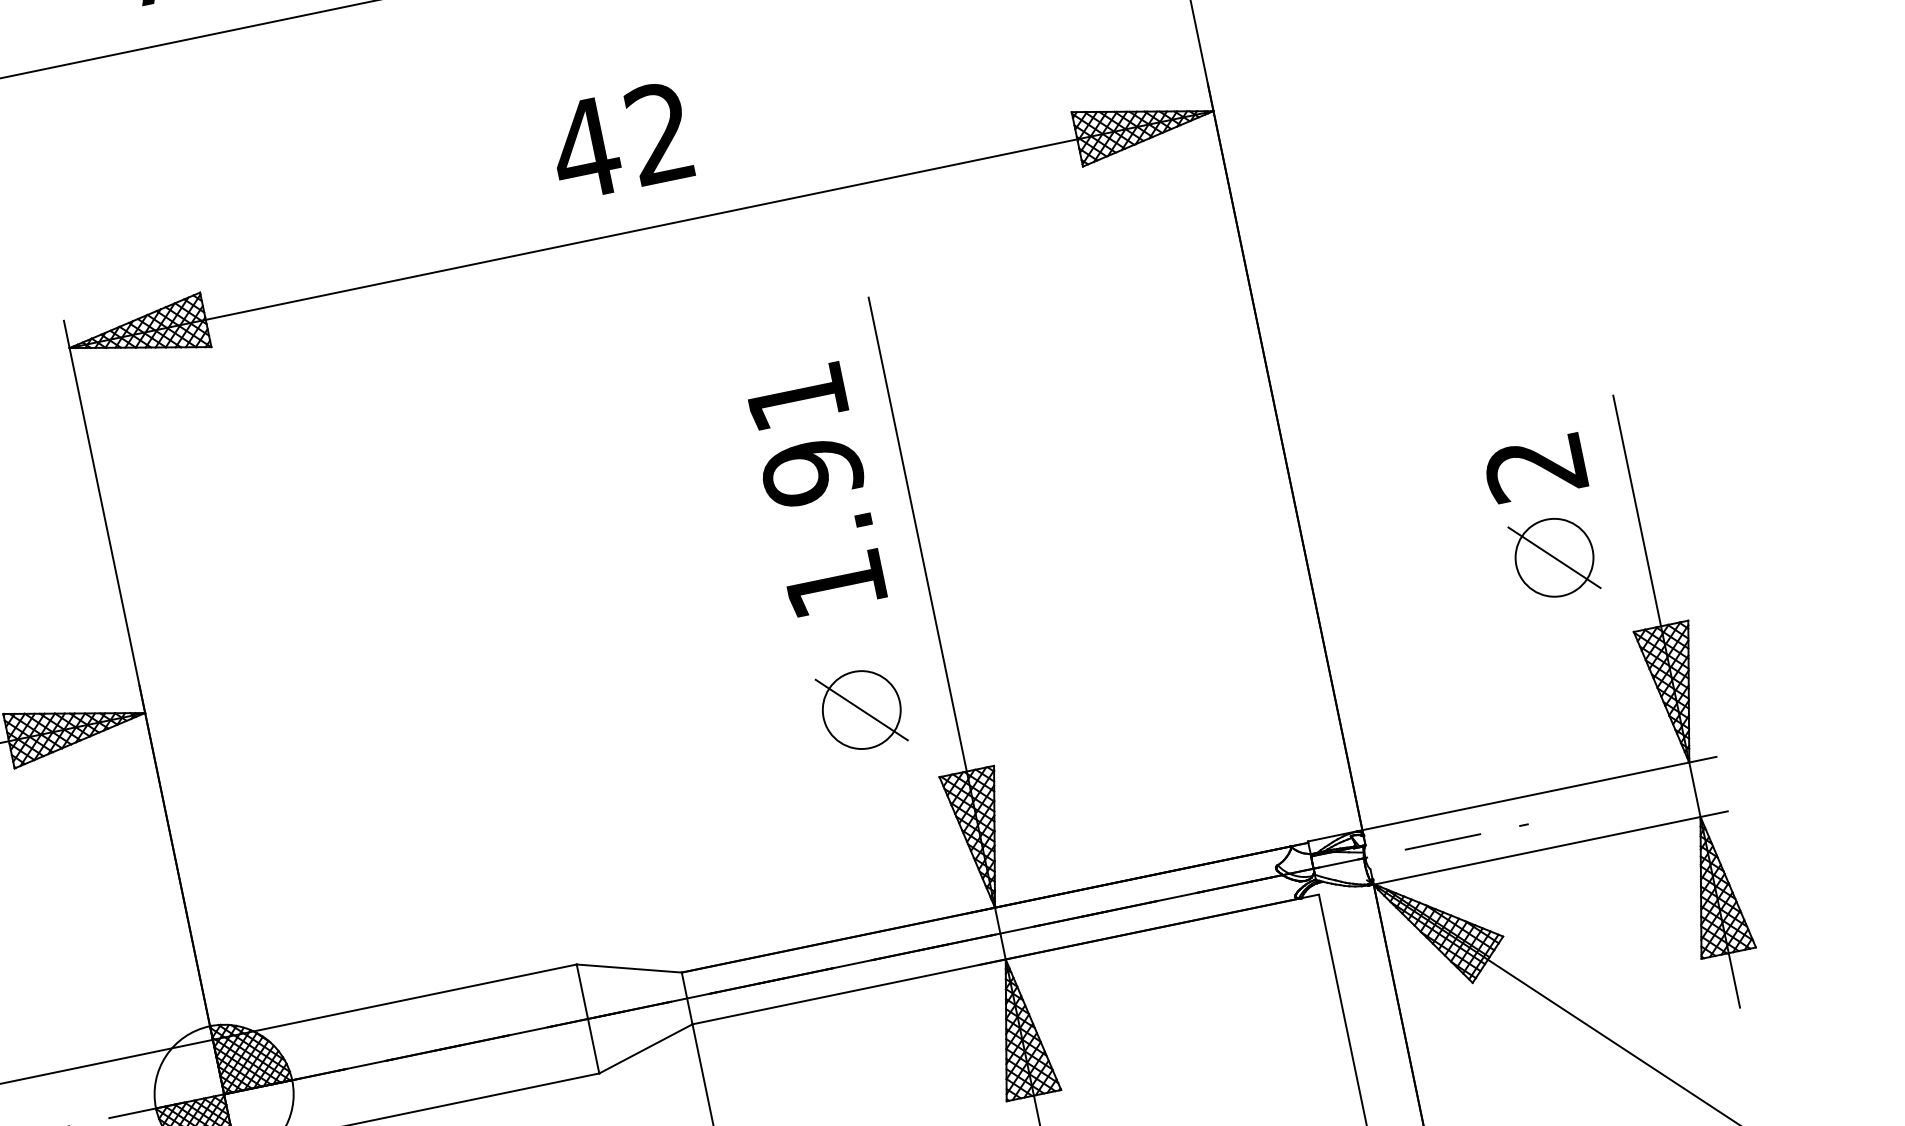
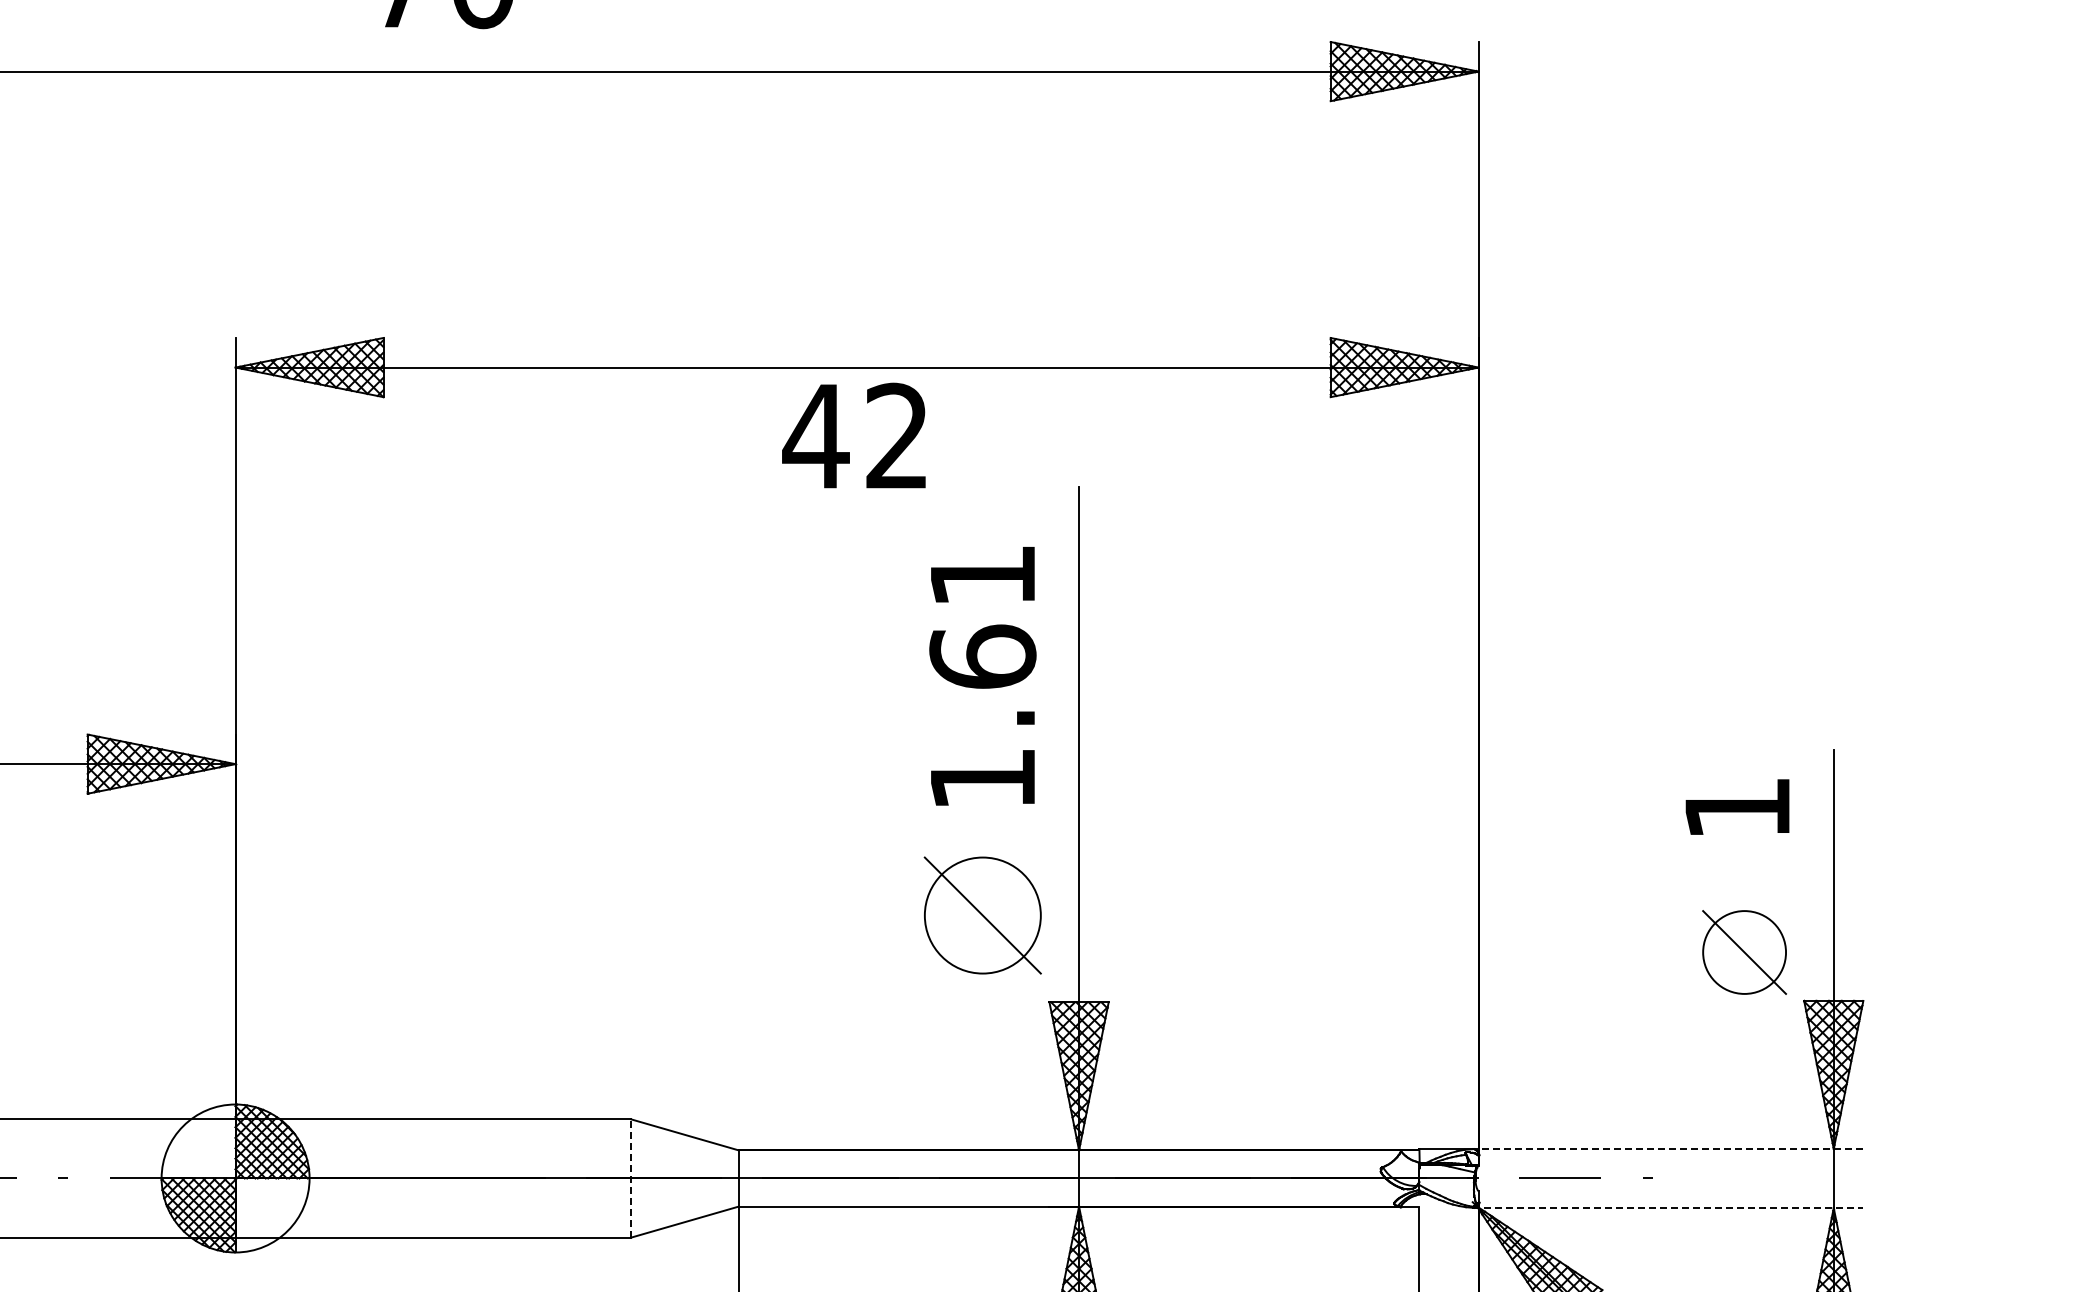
text: (619, 140) -> (853, 435), moved
text: (1535, 468) -> (1736, 809), 2 -> 1
text: (812, 471) -> (982, 656), 1.91 -> 1.61
part: (1554, 557) -> (1744, 952), moved
part: (861, 709) -> (982, 915), size x1.4
line: (1536, 793) -> (1667, 1148), solid -> dashed
line: (1548, 848) -> (1668, 1208), solid -> dashed
line: (588, 1018) -> (631, 1178), solid -> dashed

